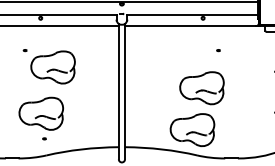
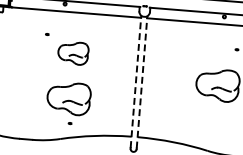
part: (52, 67) -> (72, 53), size x0.7
line: (118, 90) -> (135, 81), solid -> dashed
line: (125, 90) -> (142, 81), solid -> dashed
part: (40, 118) -> (67, 103), moved
part: (192, 129) -> (205, 125), removed

